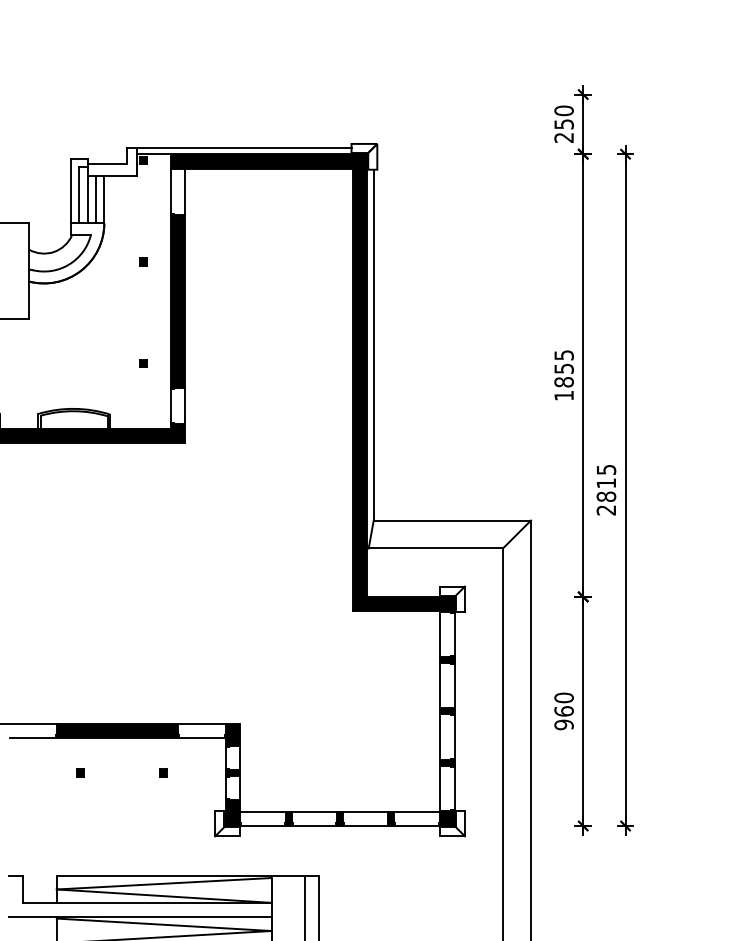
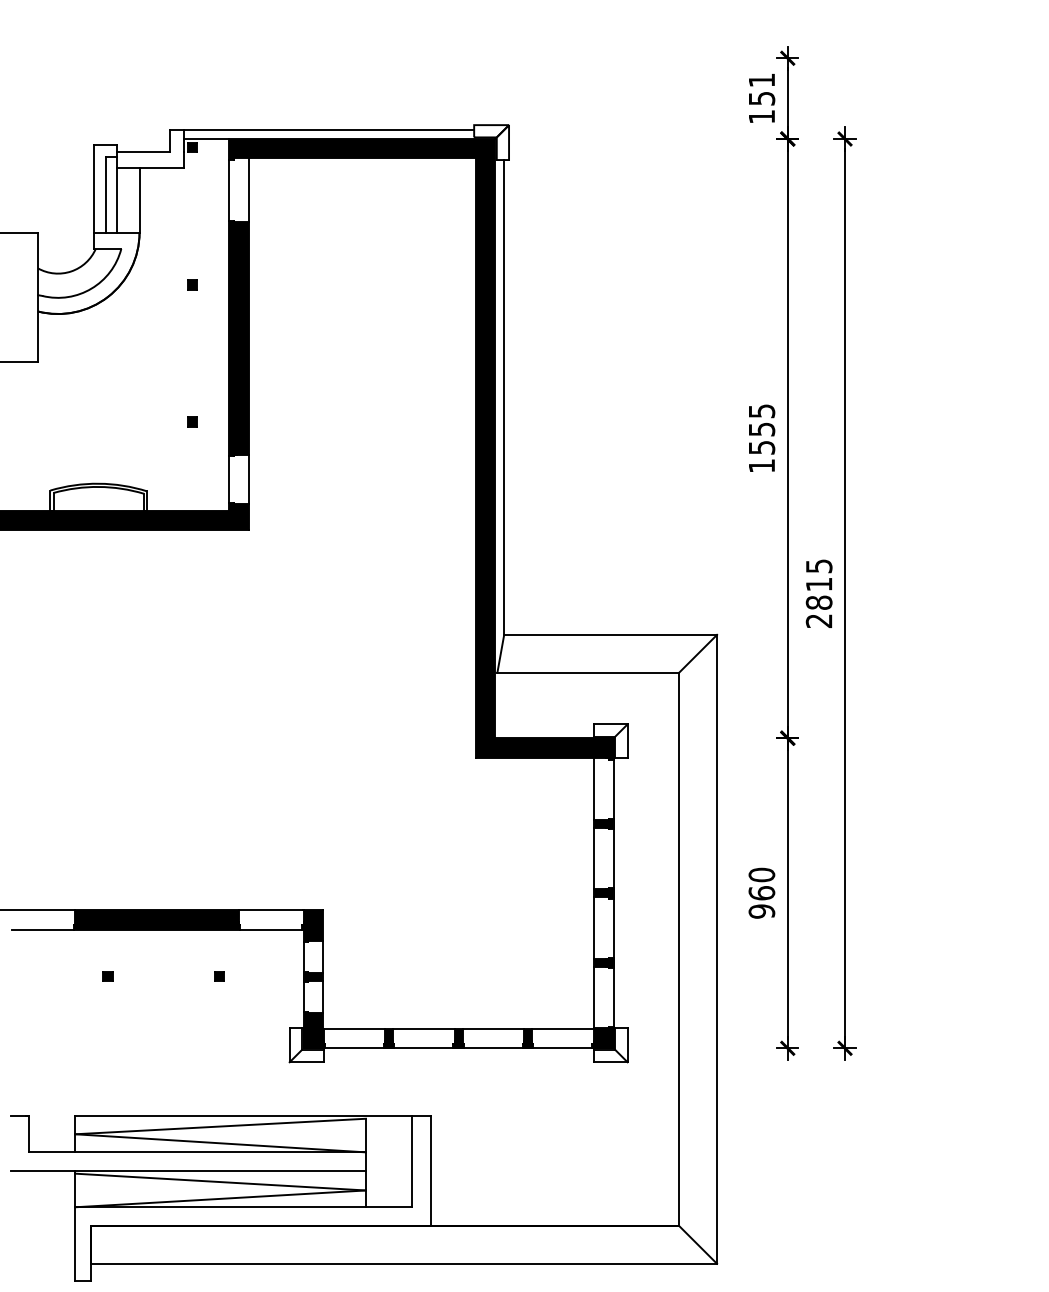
text: (563, 124) -> (761, 98), 250 -> 151
line: (96, 199) -> (128, 200), removed
text: (563, 382) -> (761, 447), 1855 -> 1555

